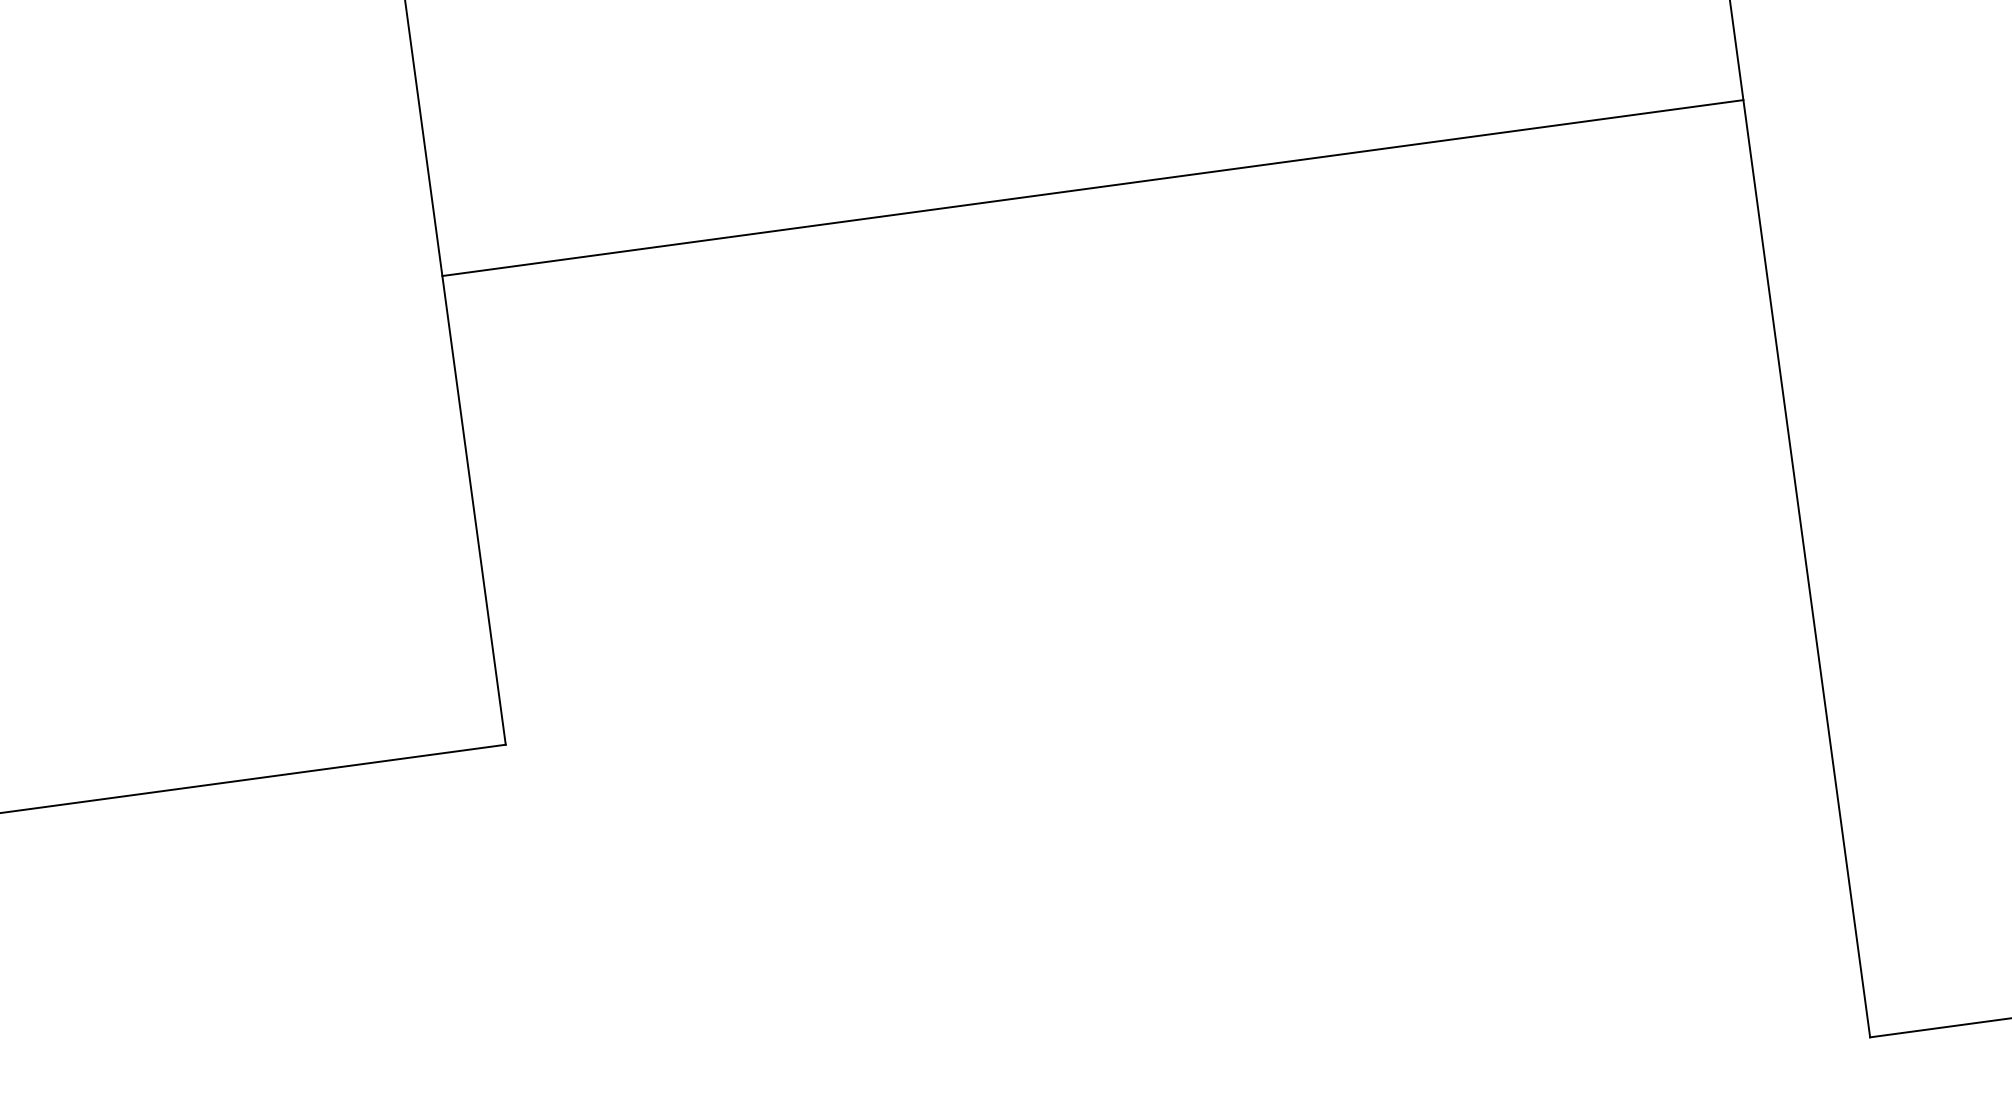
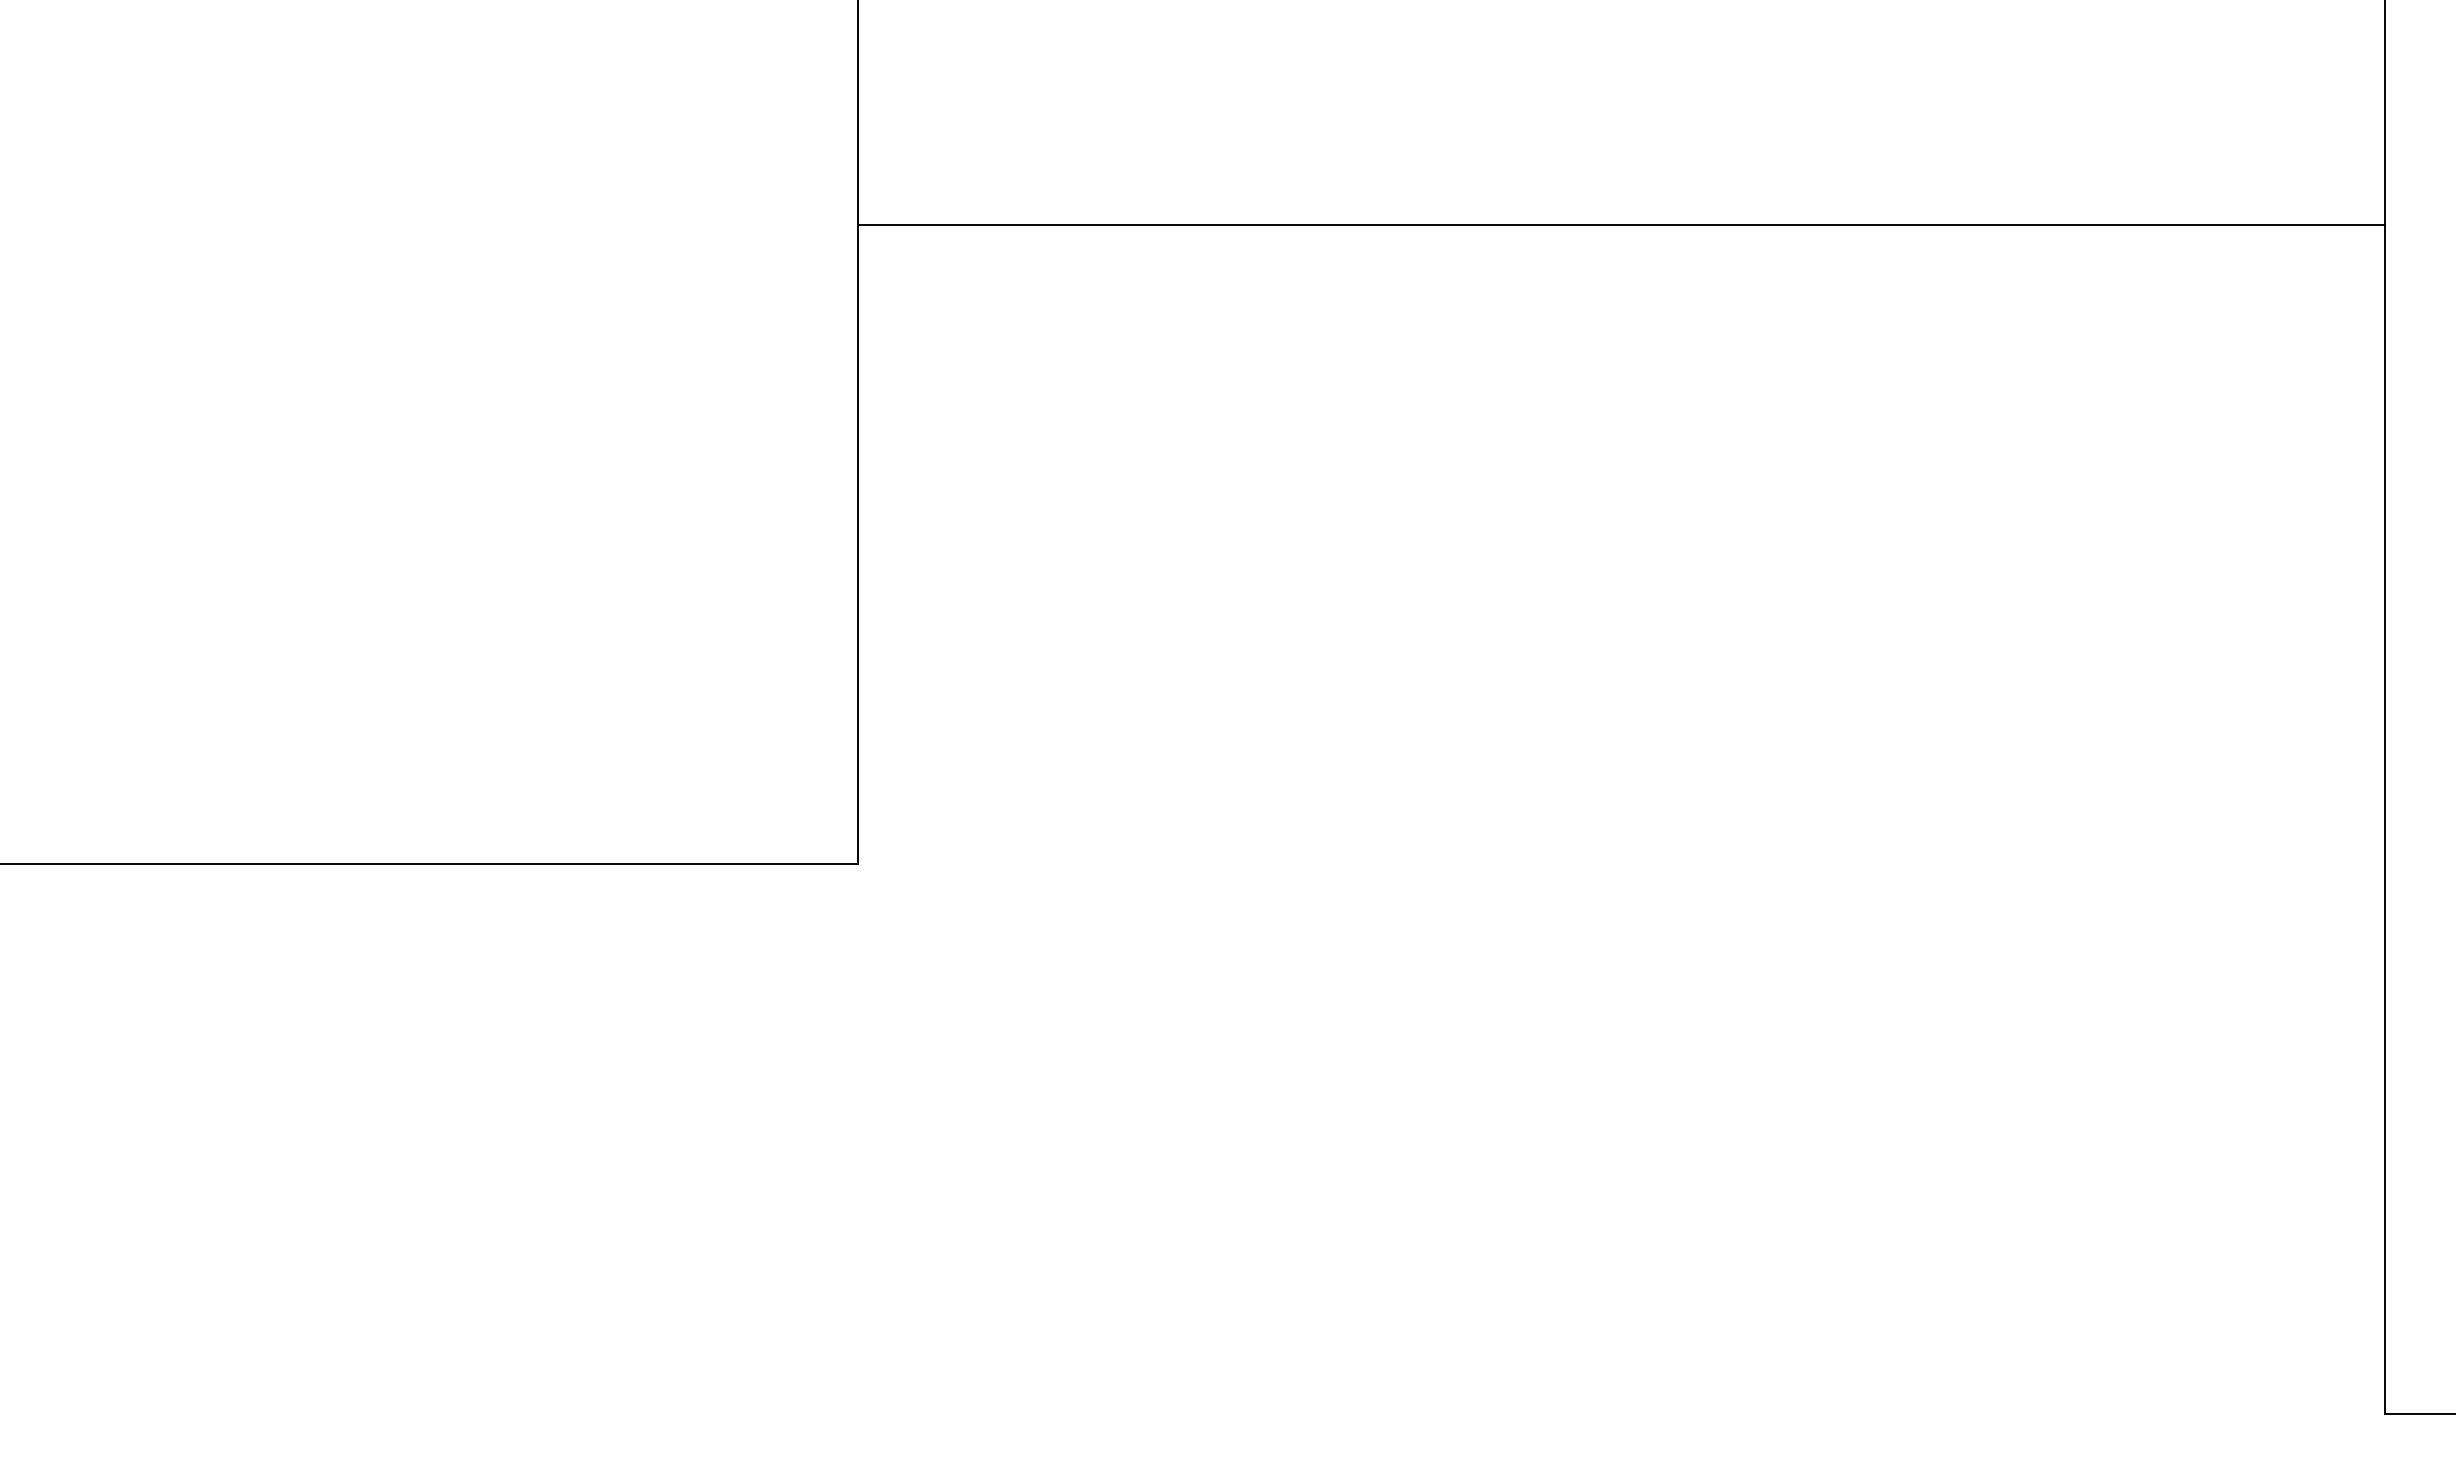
line: (1093, 188) -> (1621, 225), moved

